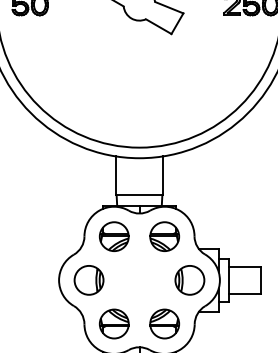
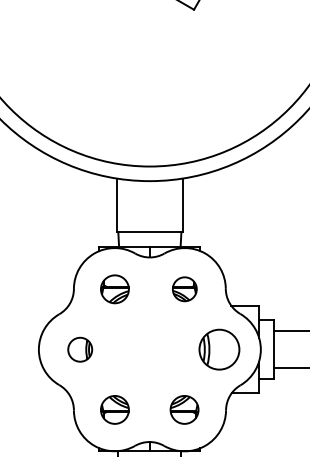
part: (113, 236) -> (113, 289), size x0.7
part: (164, 236) -> (184, 289), size x0.6
part: (88, 280) -> (79, 349), size x0.6
part: (113, 323) -> (113, 409), size x0.7
part: (164, 323) -> (184, 409), size x0.7

